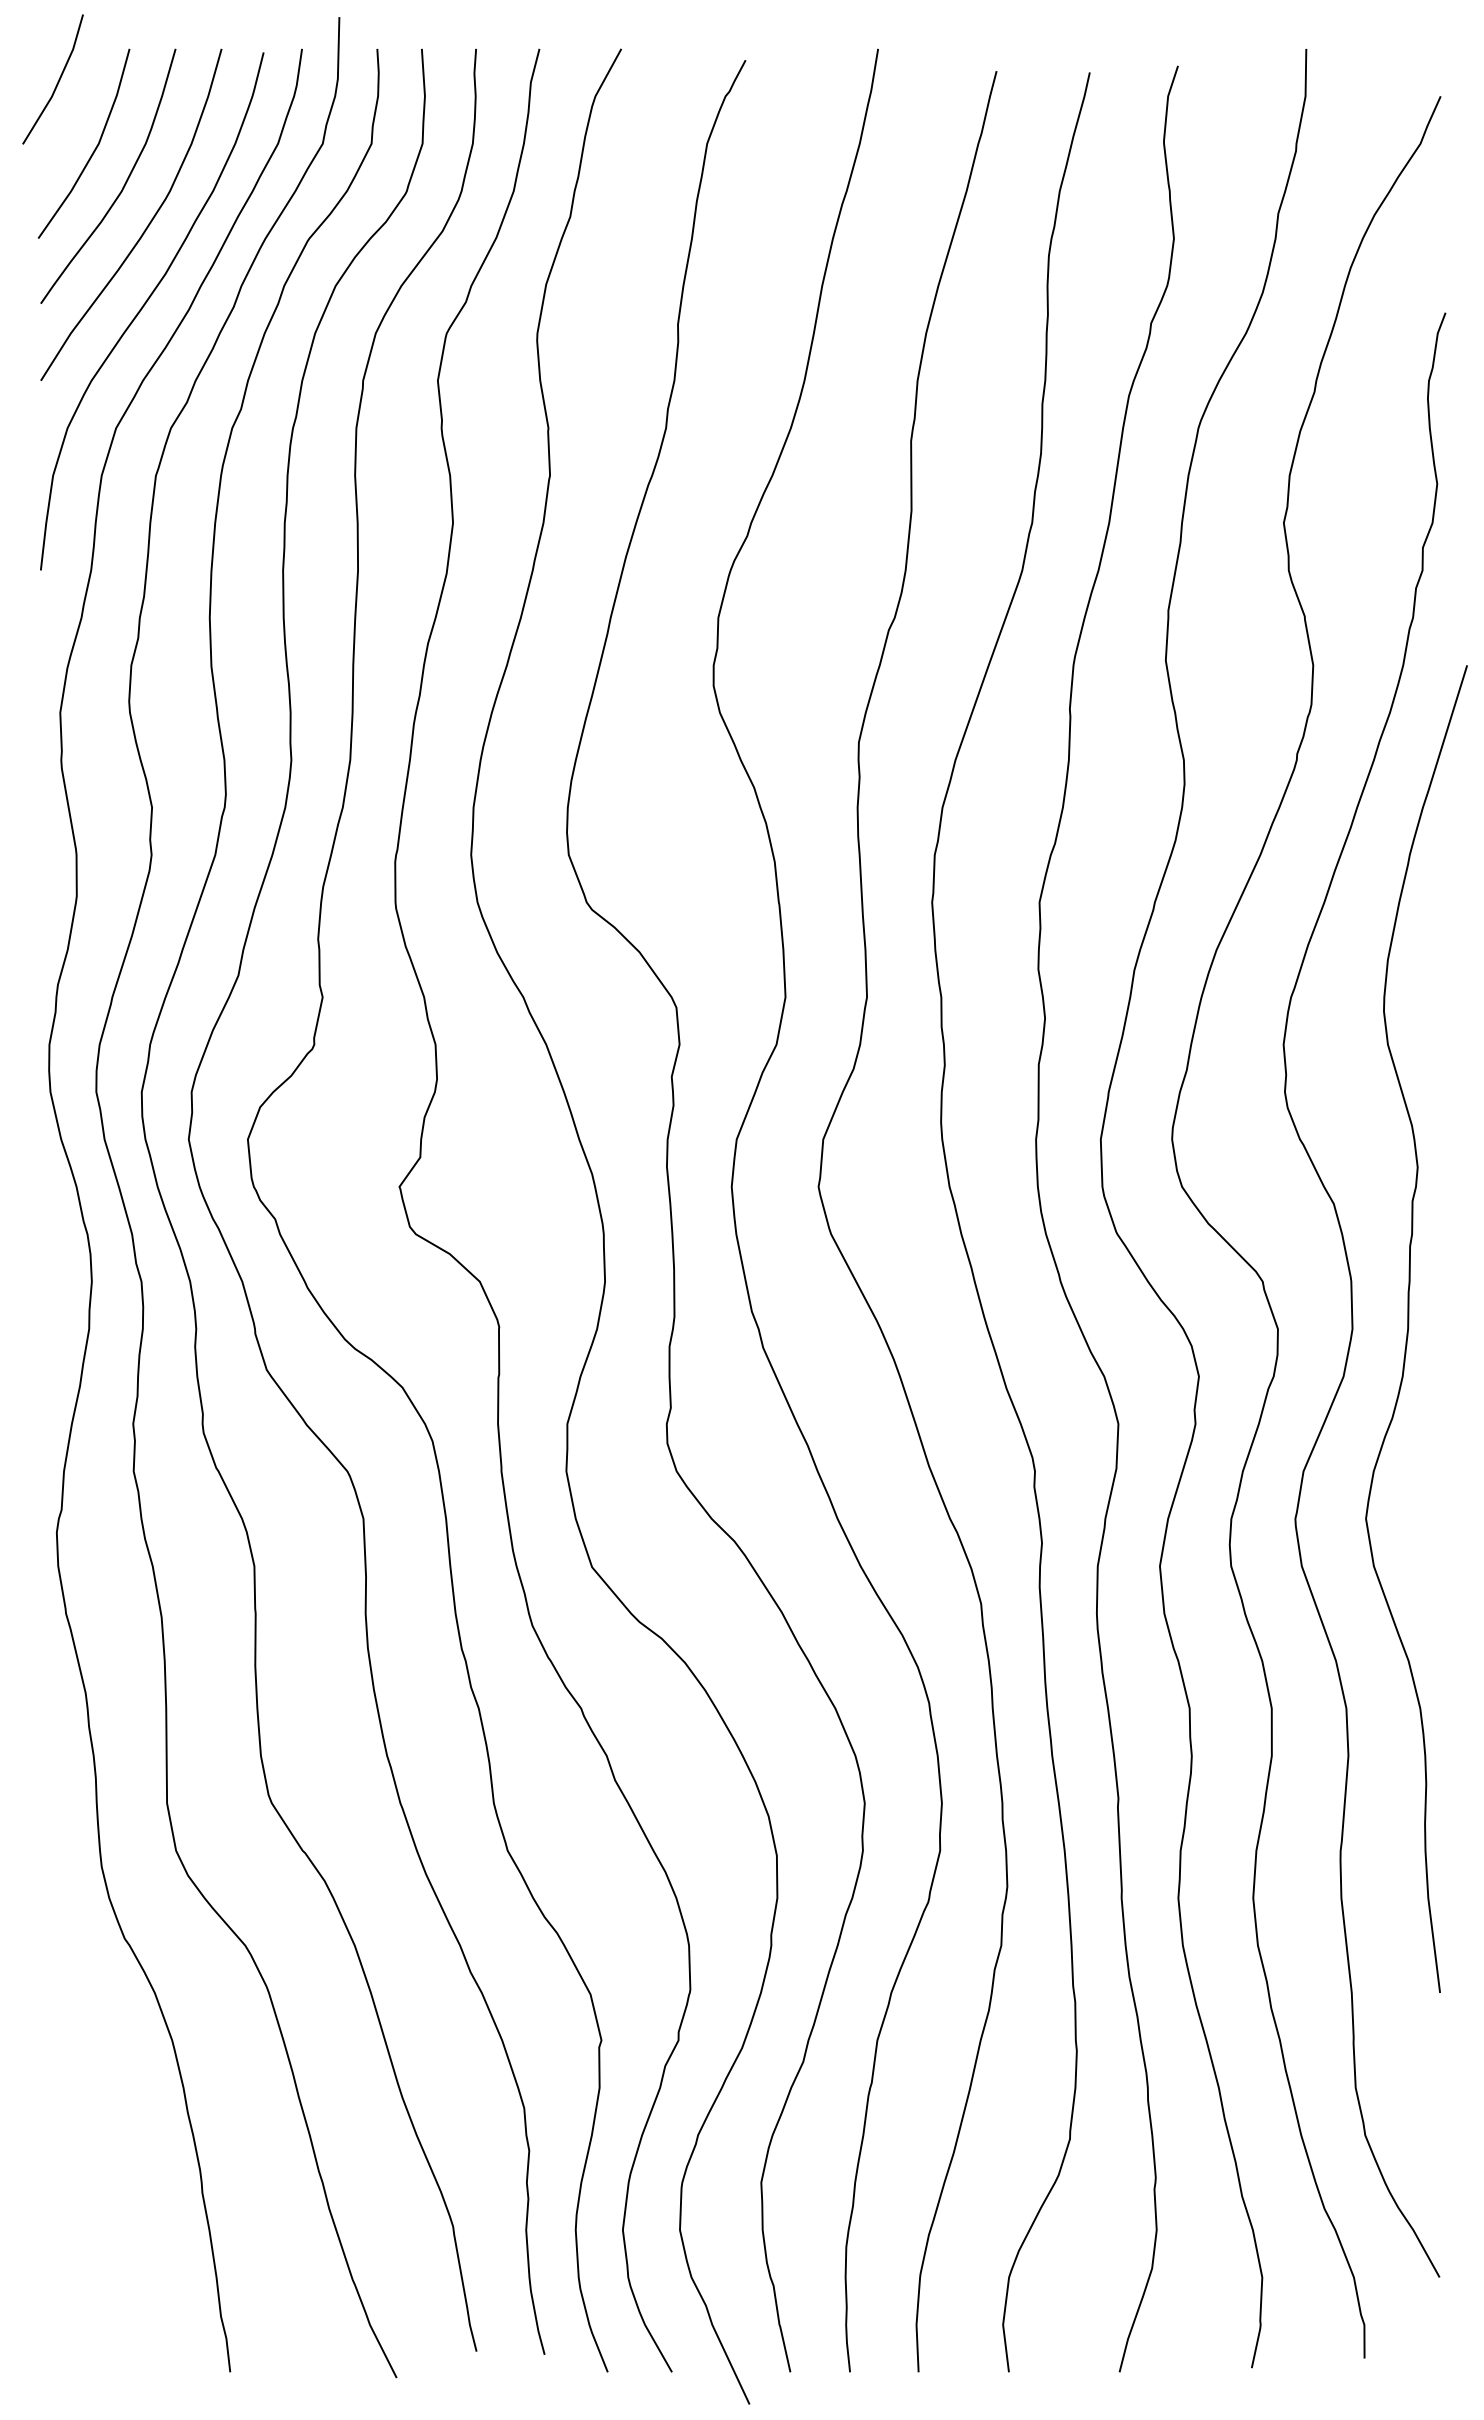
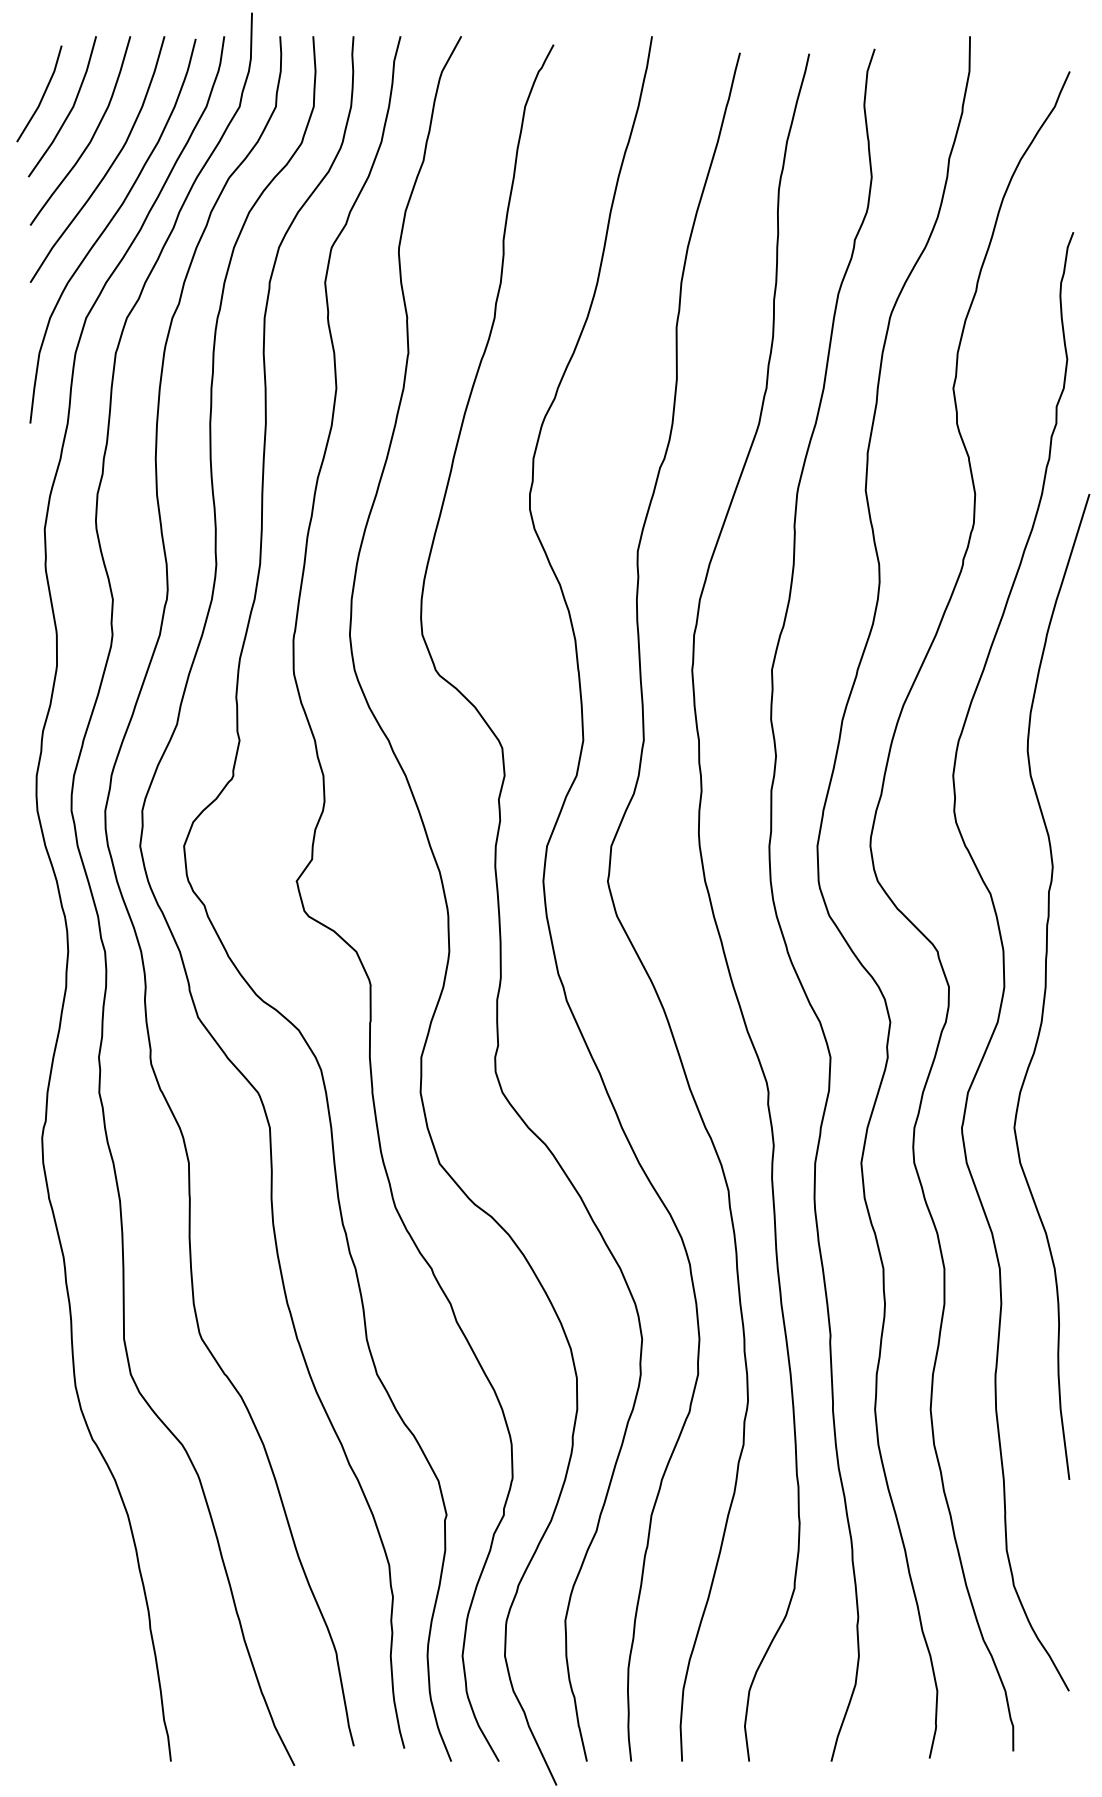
line: (57, 81) -> (42, 95), moved

